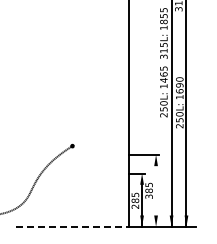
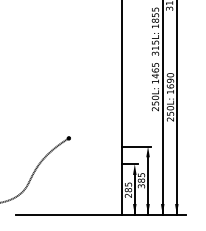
line: (156, 196) -> (148, 186), added
line: (73, 226) -> (69, 214), dashed -> solid

